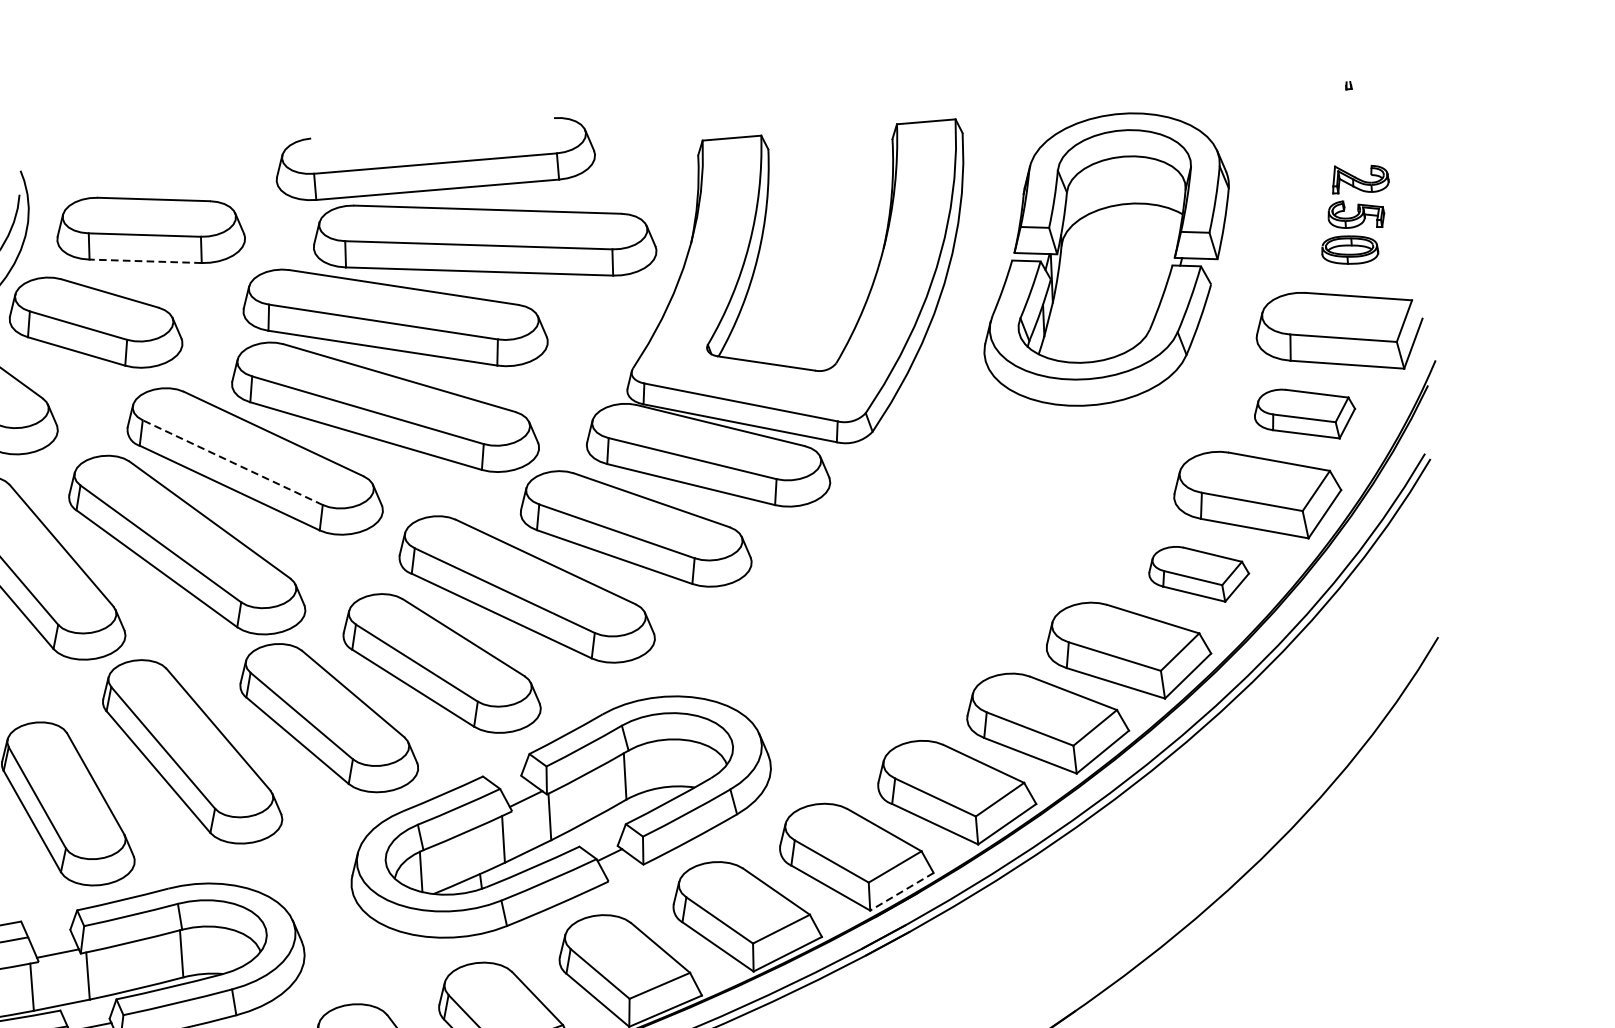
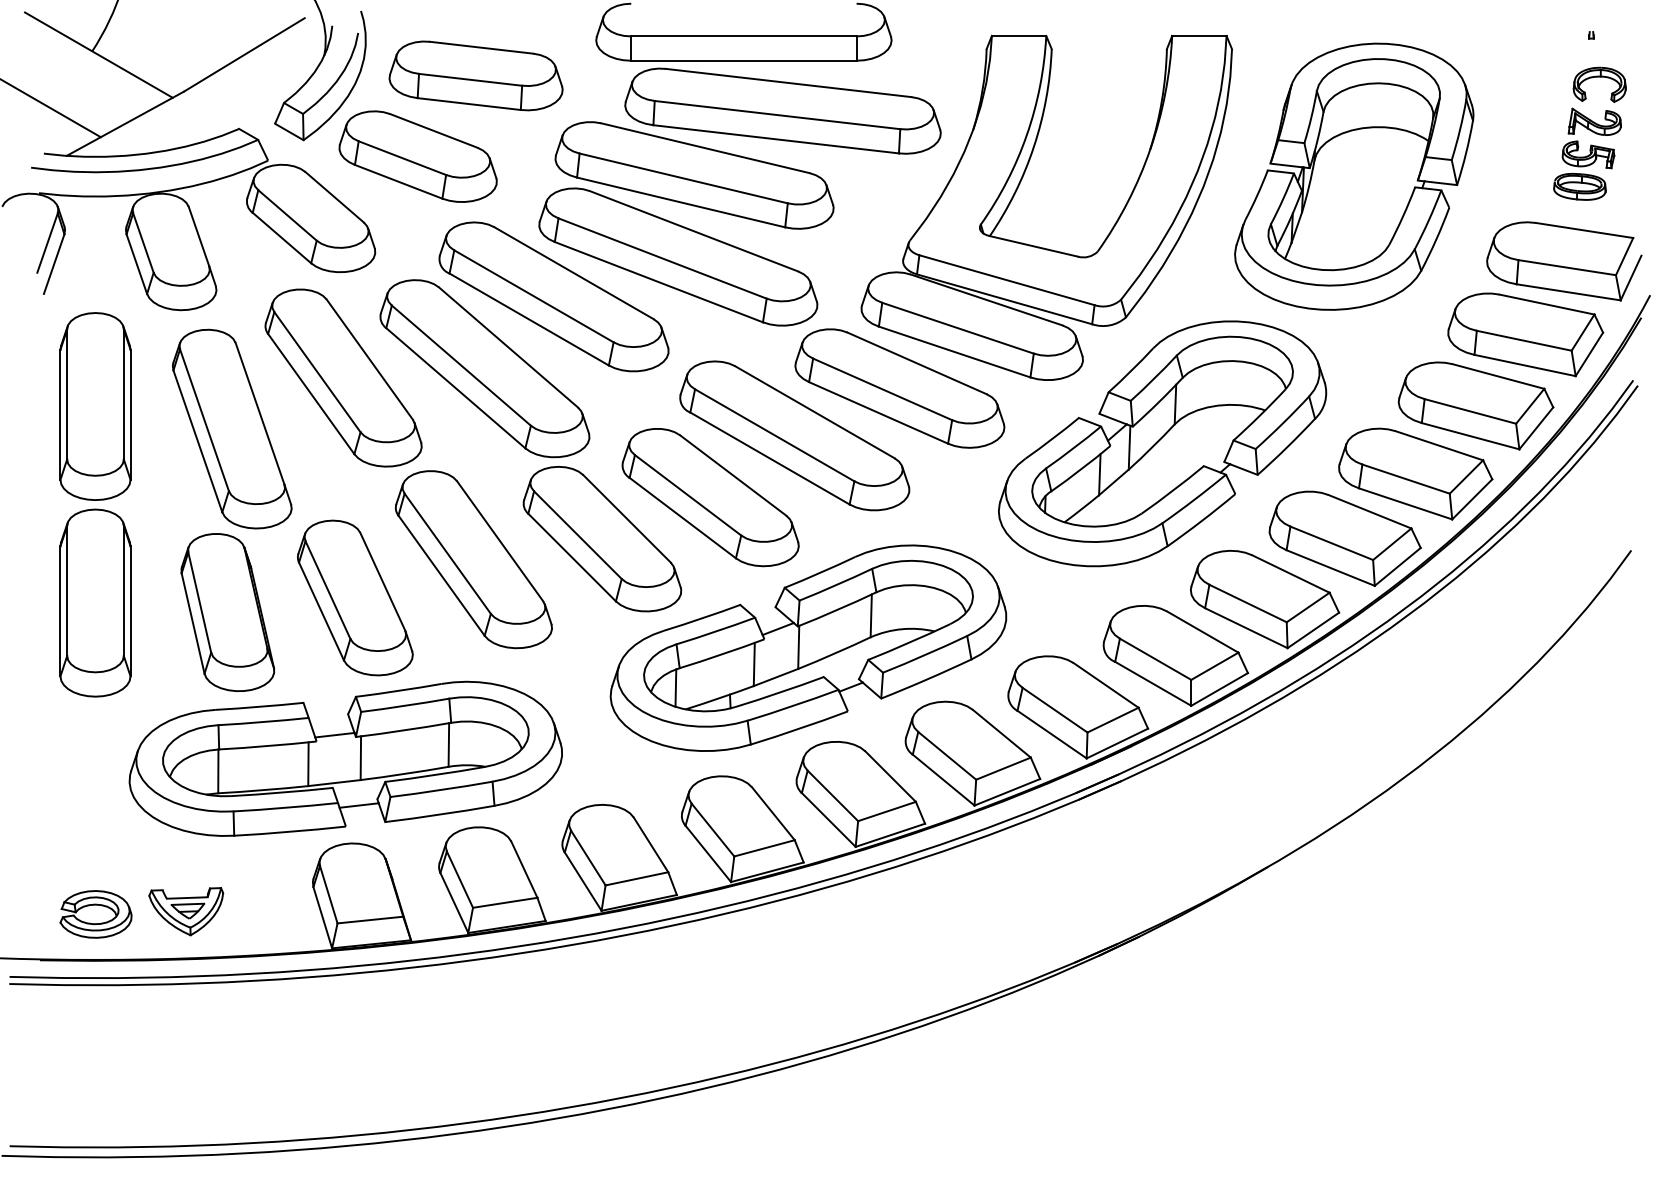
part: (1361, 130) -> (1599, 77), added
line: (145, 261) -> (469, 104), dashed -> solid
part: (1304, 414) -> (1525, 334), size x1.67
line: (232, 462) -> (533, 296), dashed -> solid
part: (923, 564) -> (1162, 443), added
part: (1198, 573) -> (1415, 473), size x1.67
line: (900, 891) -> (1116, 743), dashed -> solid

